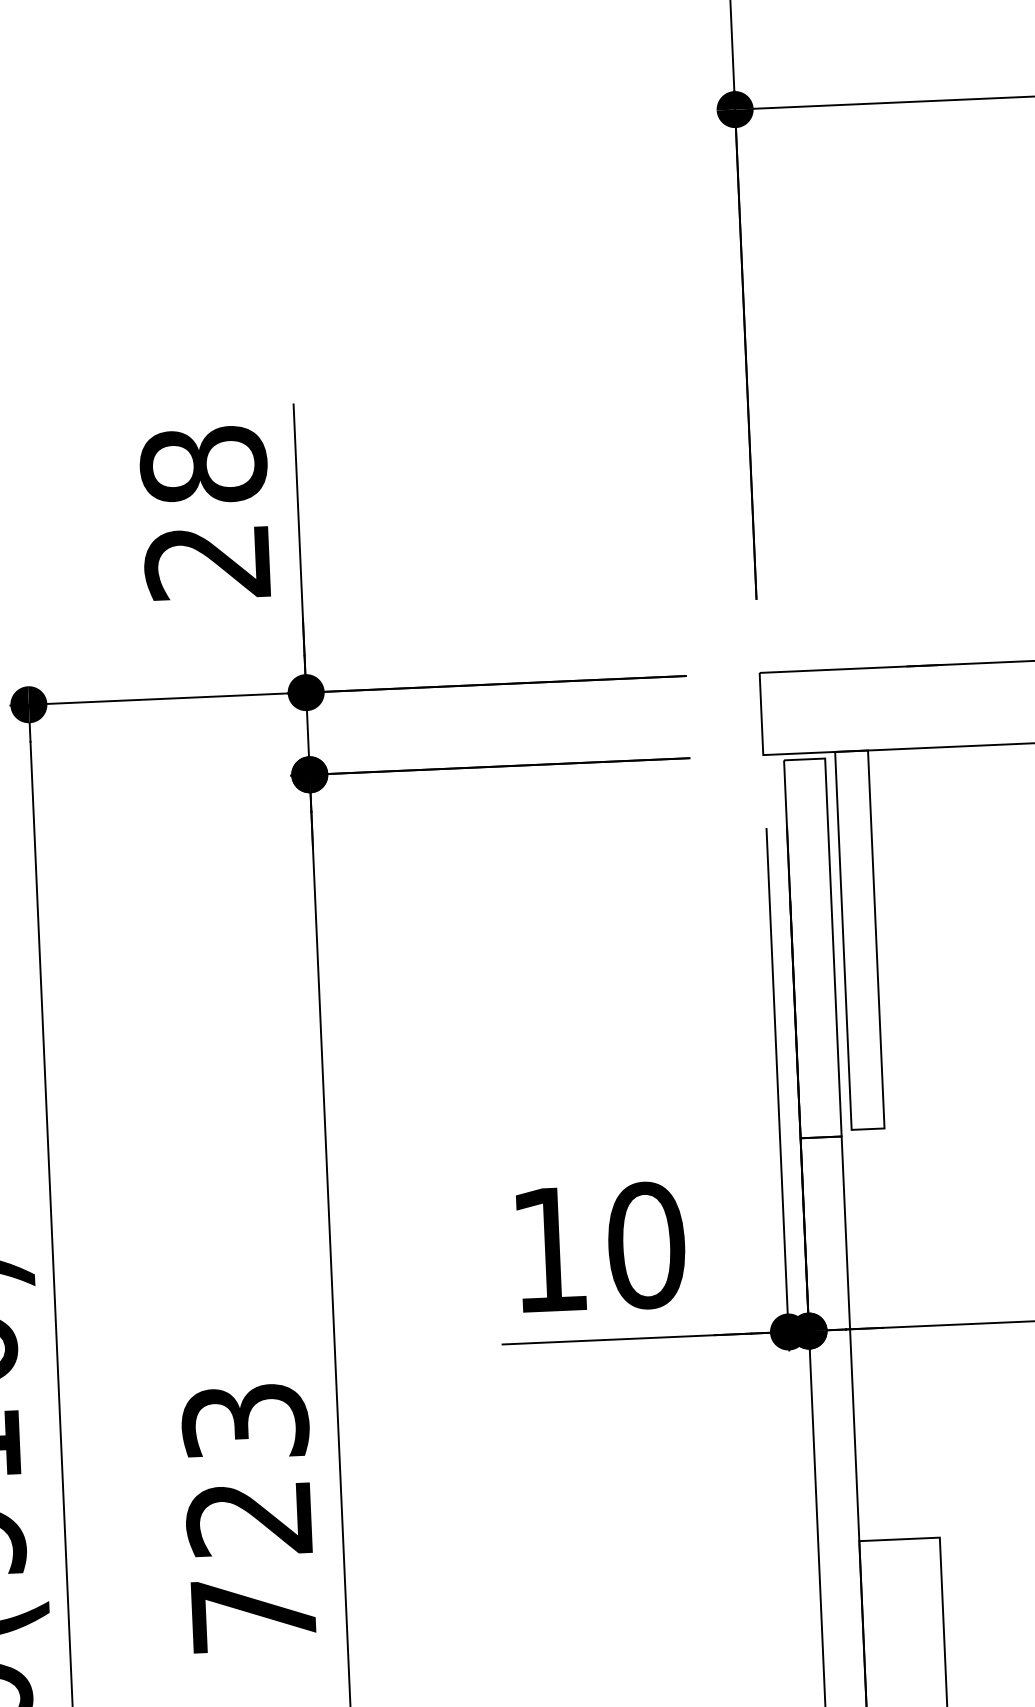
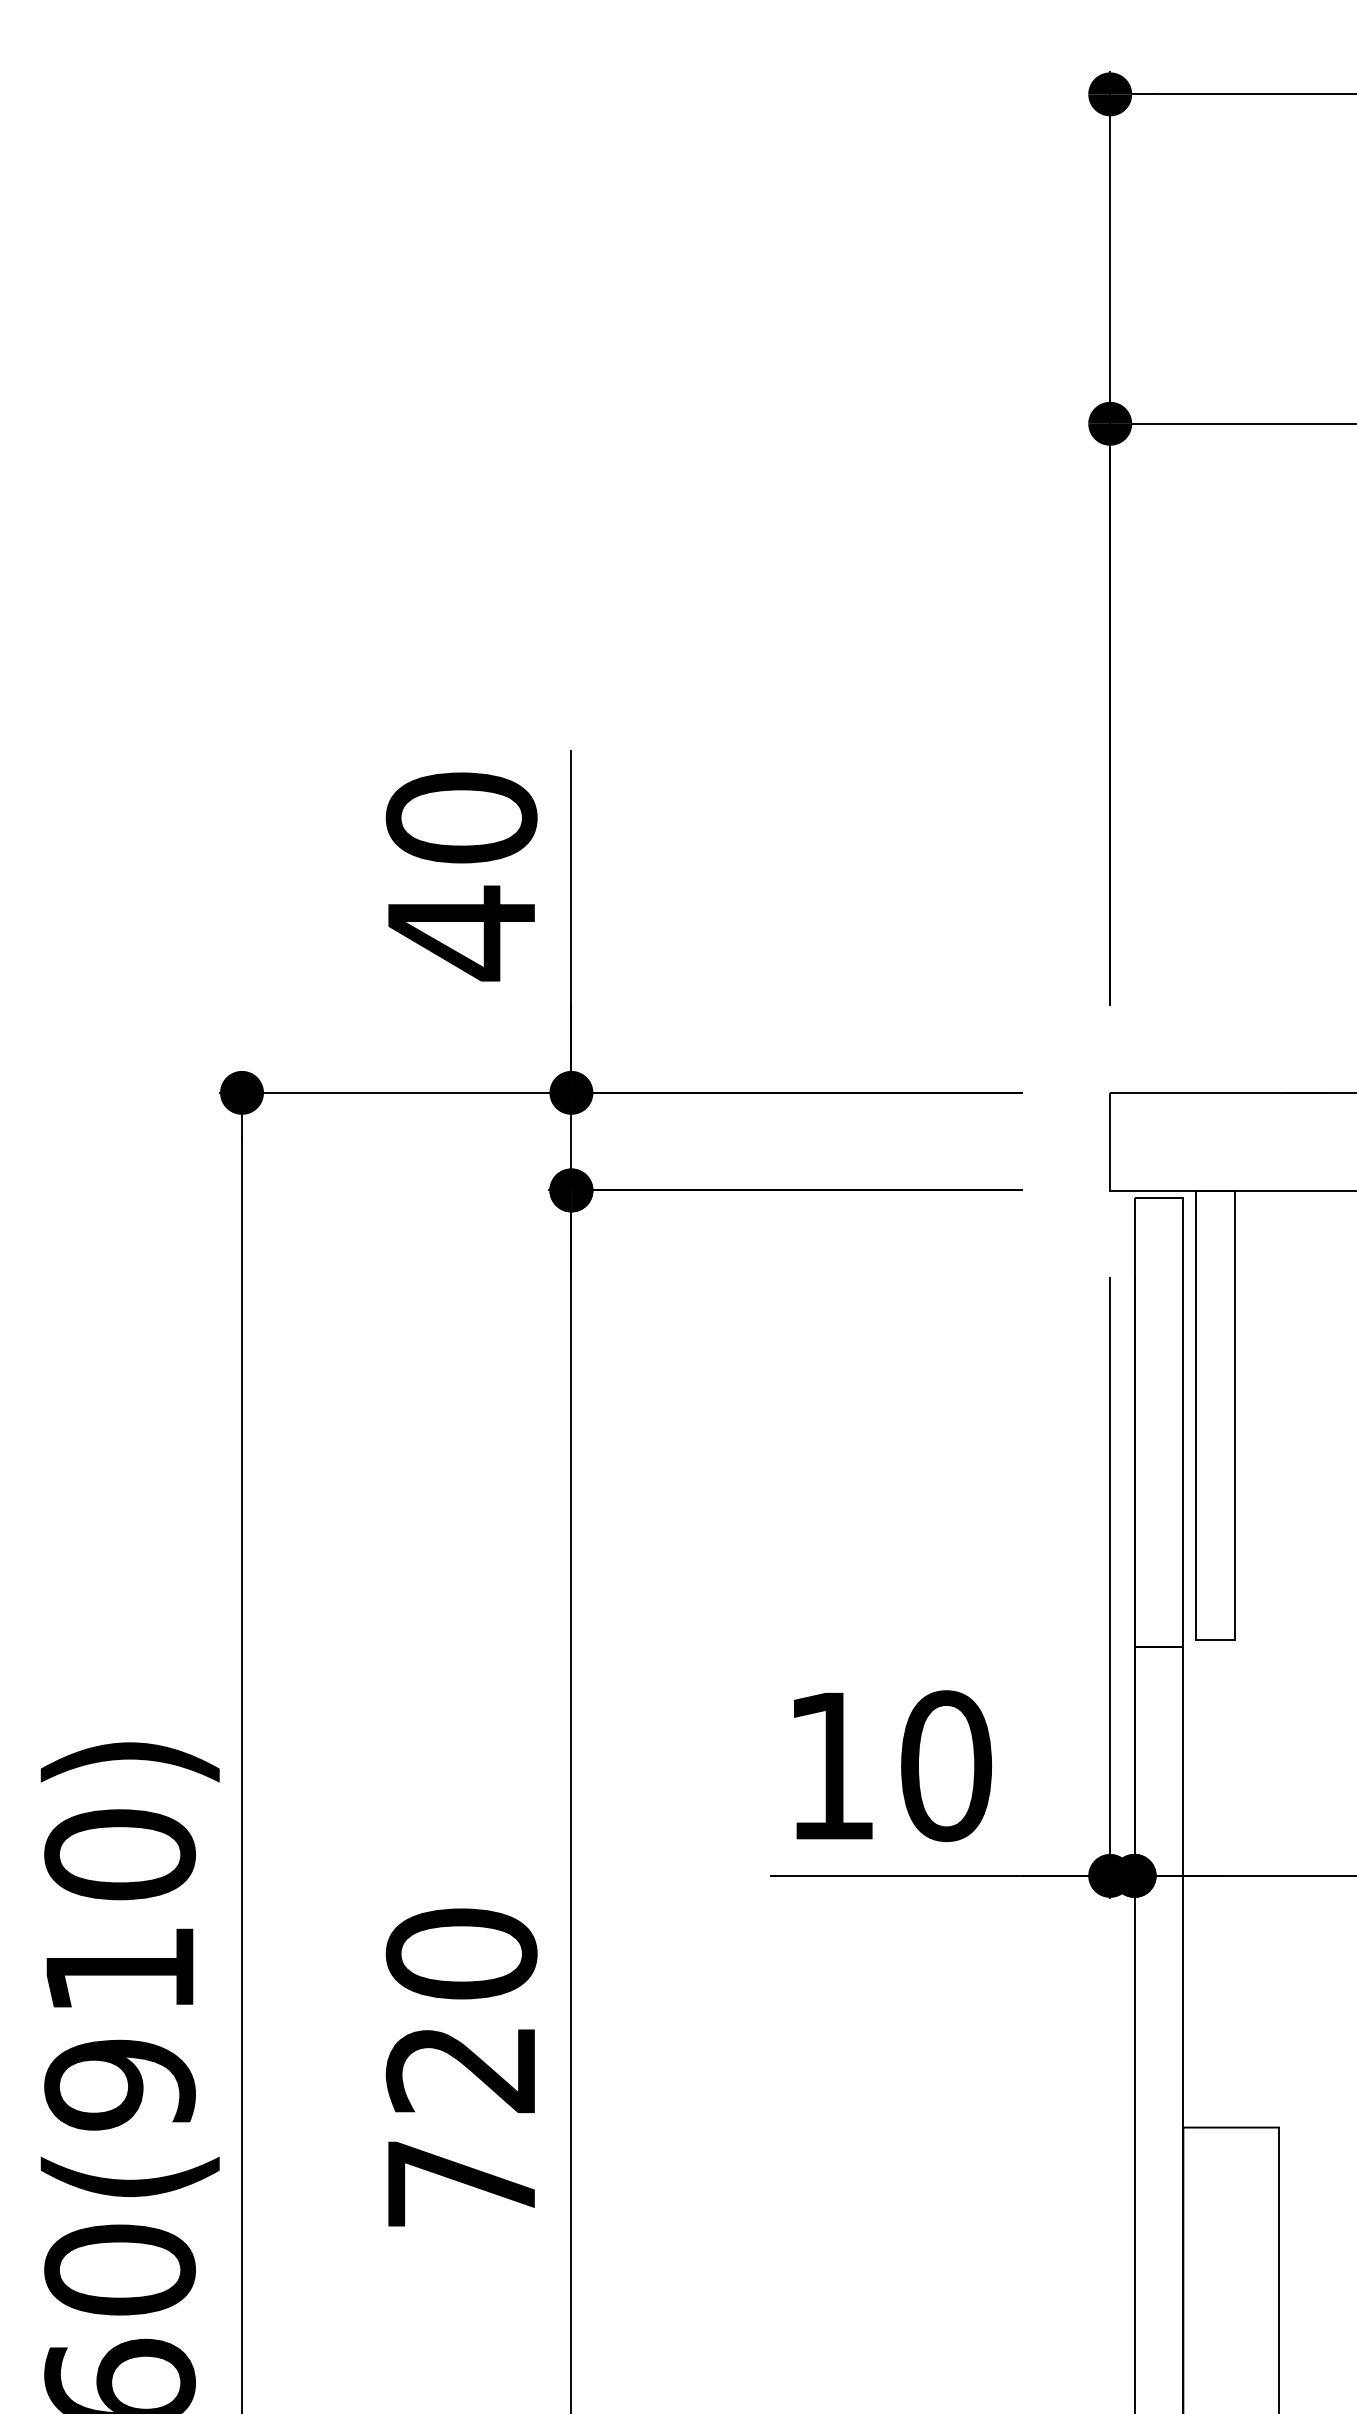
text: (205, 514) -> (461, 876), 28 -> 40
text: (245, 1421) -> (461, 1953), 723 -> 720

